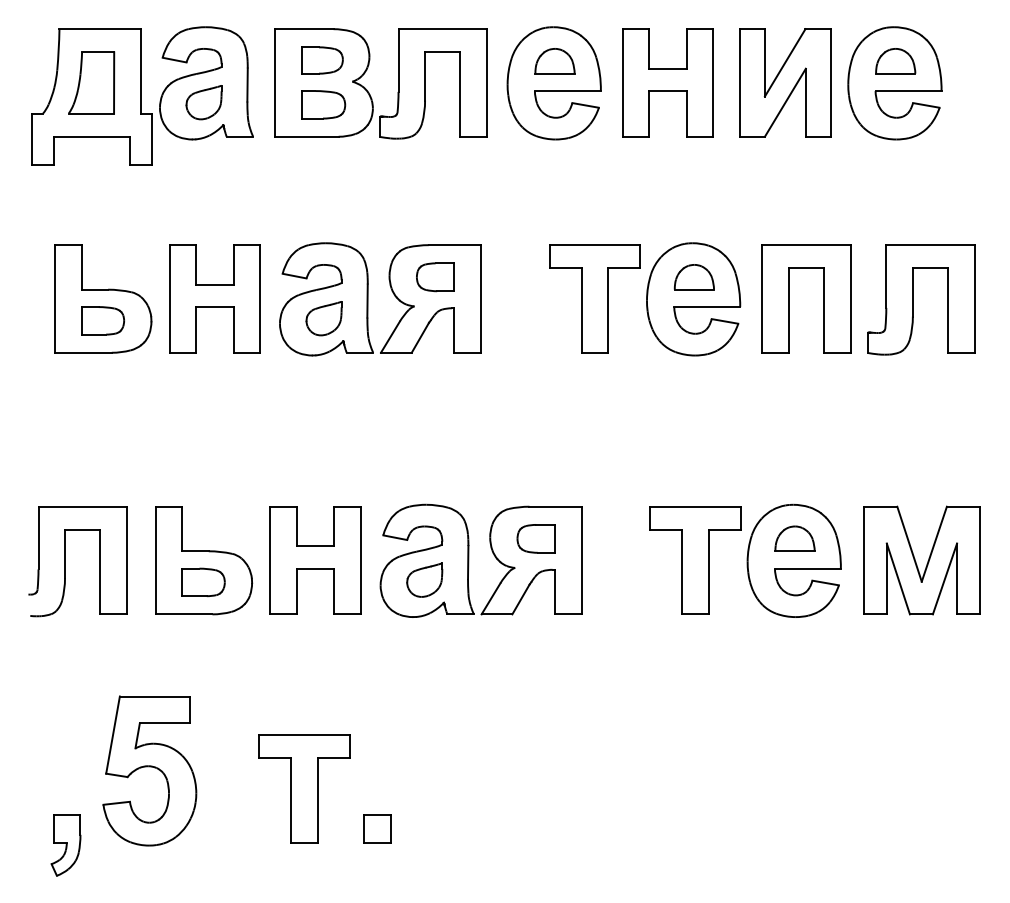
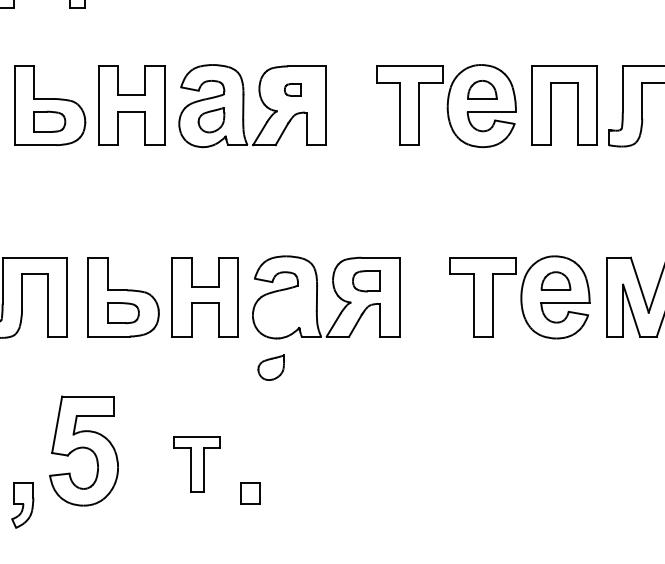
part: (435, 277) -> (293, 90), size x0.6
part: (424, 579) -> (271, 367), moved
part: (304, 788) -> (197, 463), size x0.7

